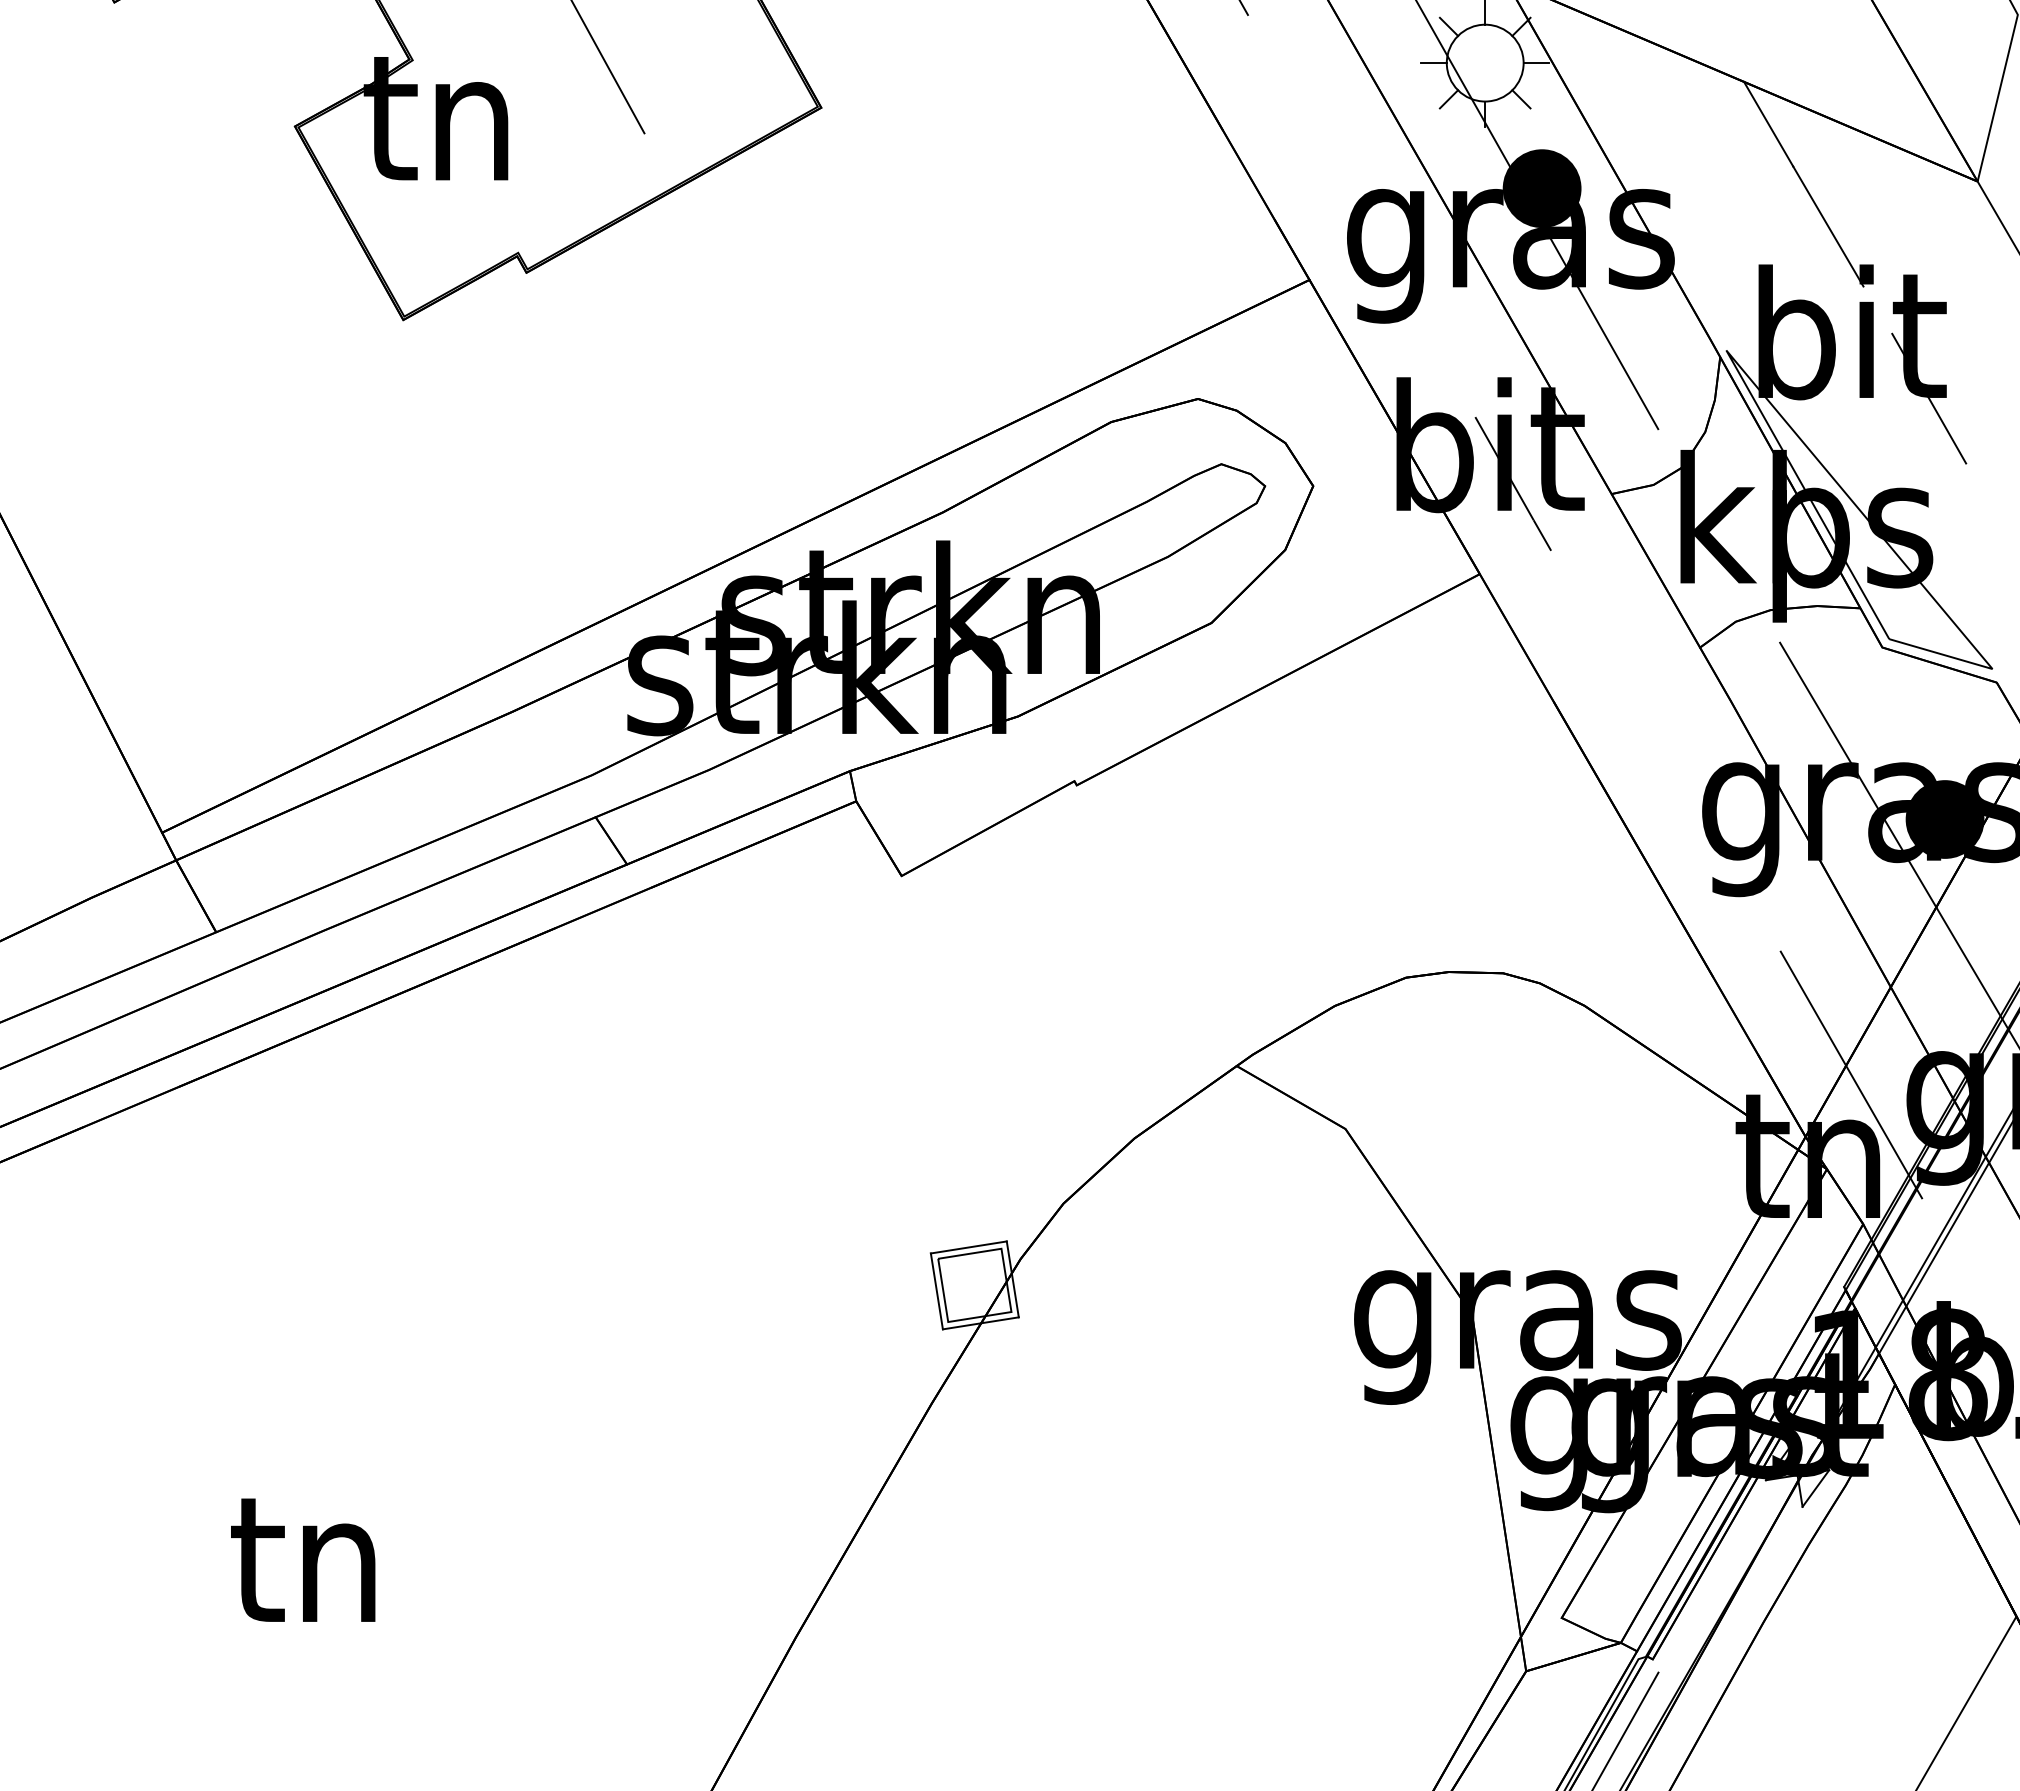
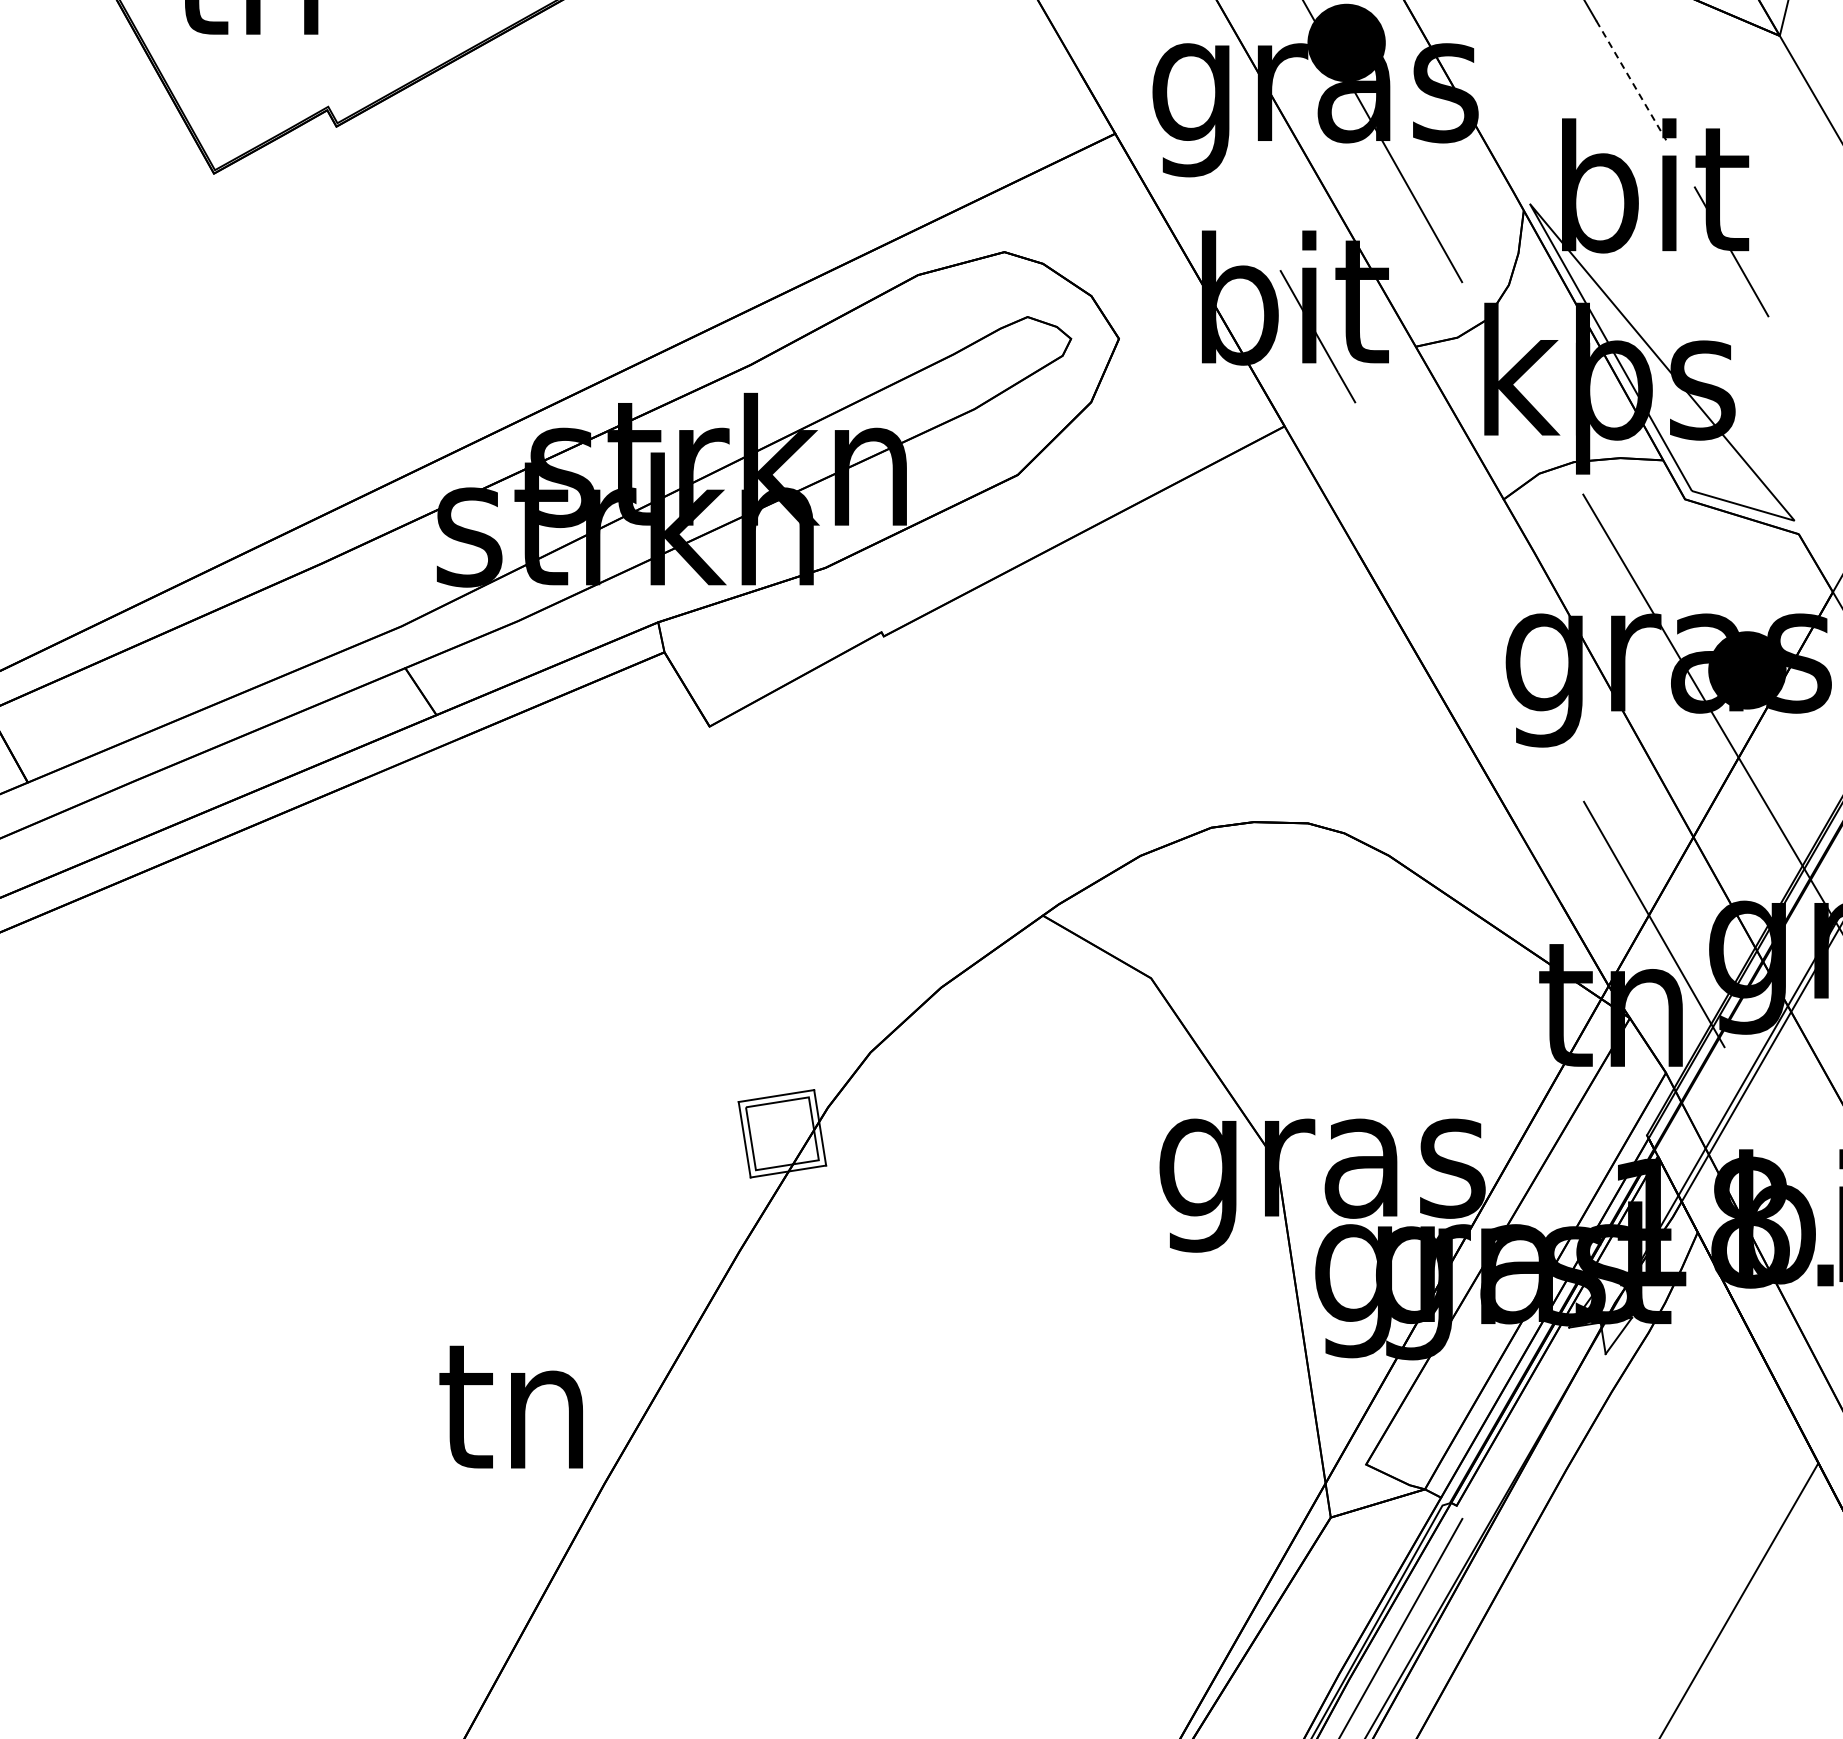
line: (1828, 226) -> (1631, 80), solid -> dashed
text: (303, 1559) -> (511, 1406), moved

